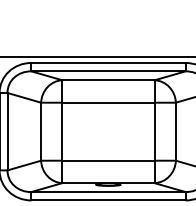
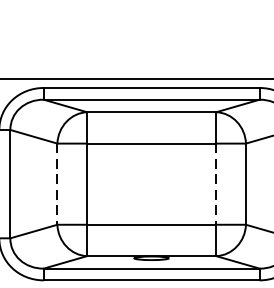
line: (41, 132) -> (57, 185), solid -> dashed
line: (154, 132) -> (216, 185), solid -> dashed

